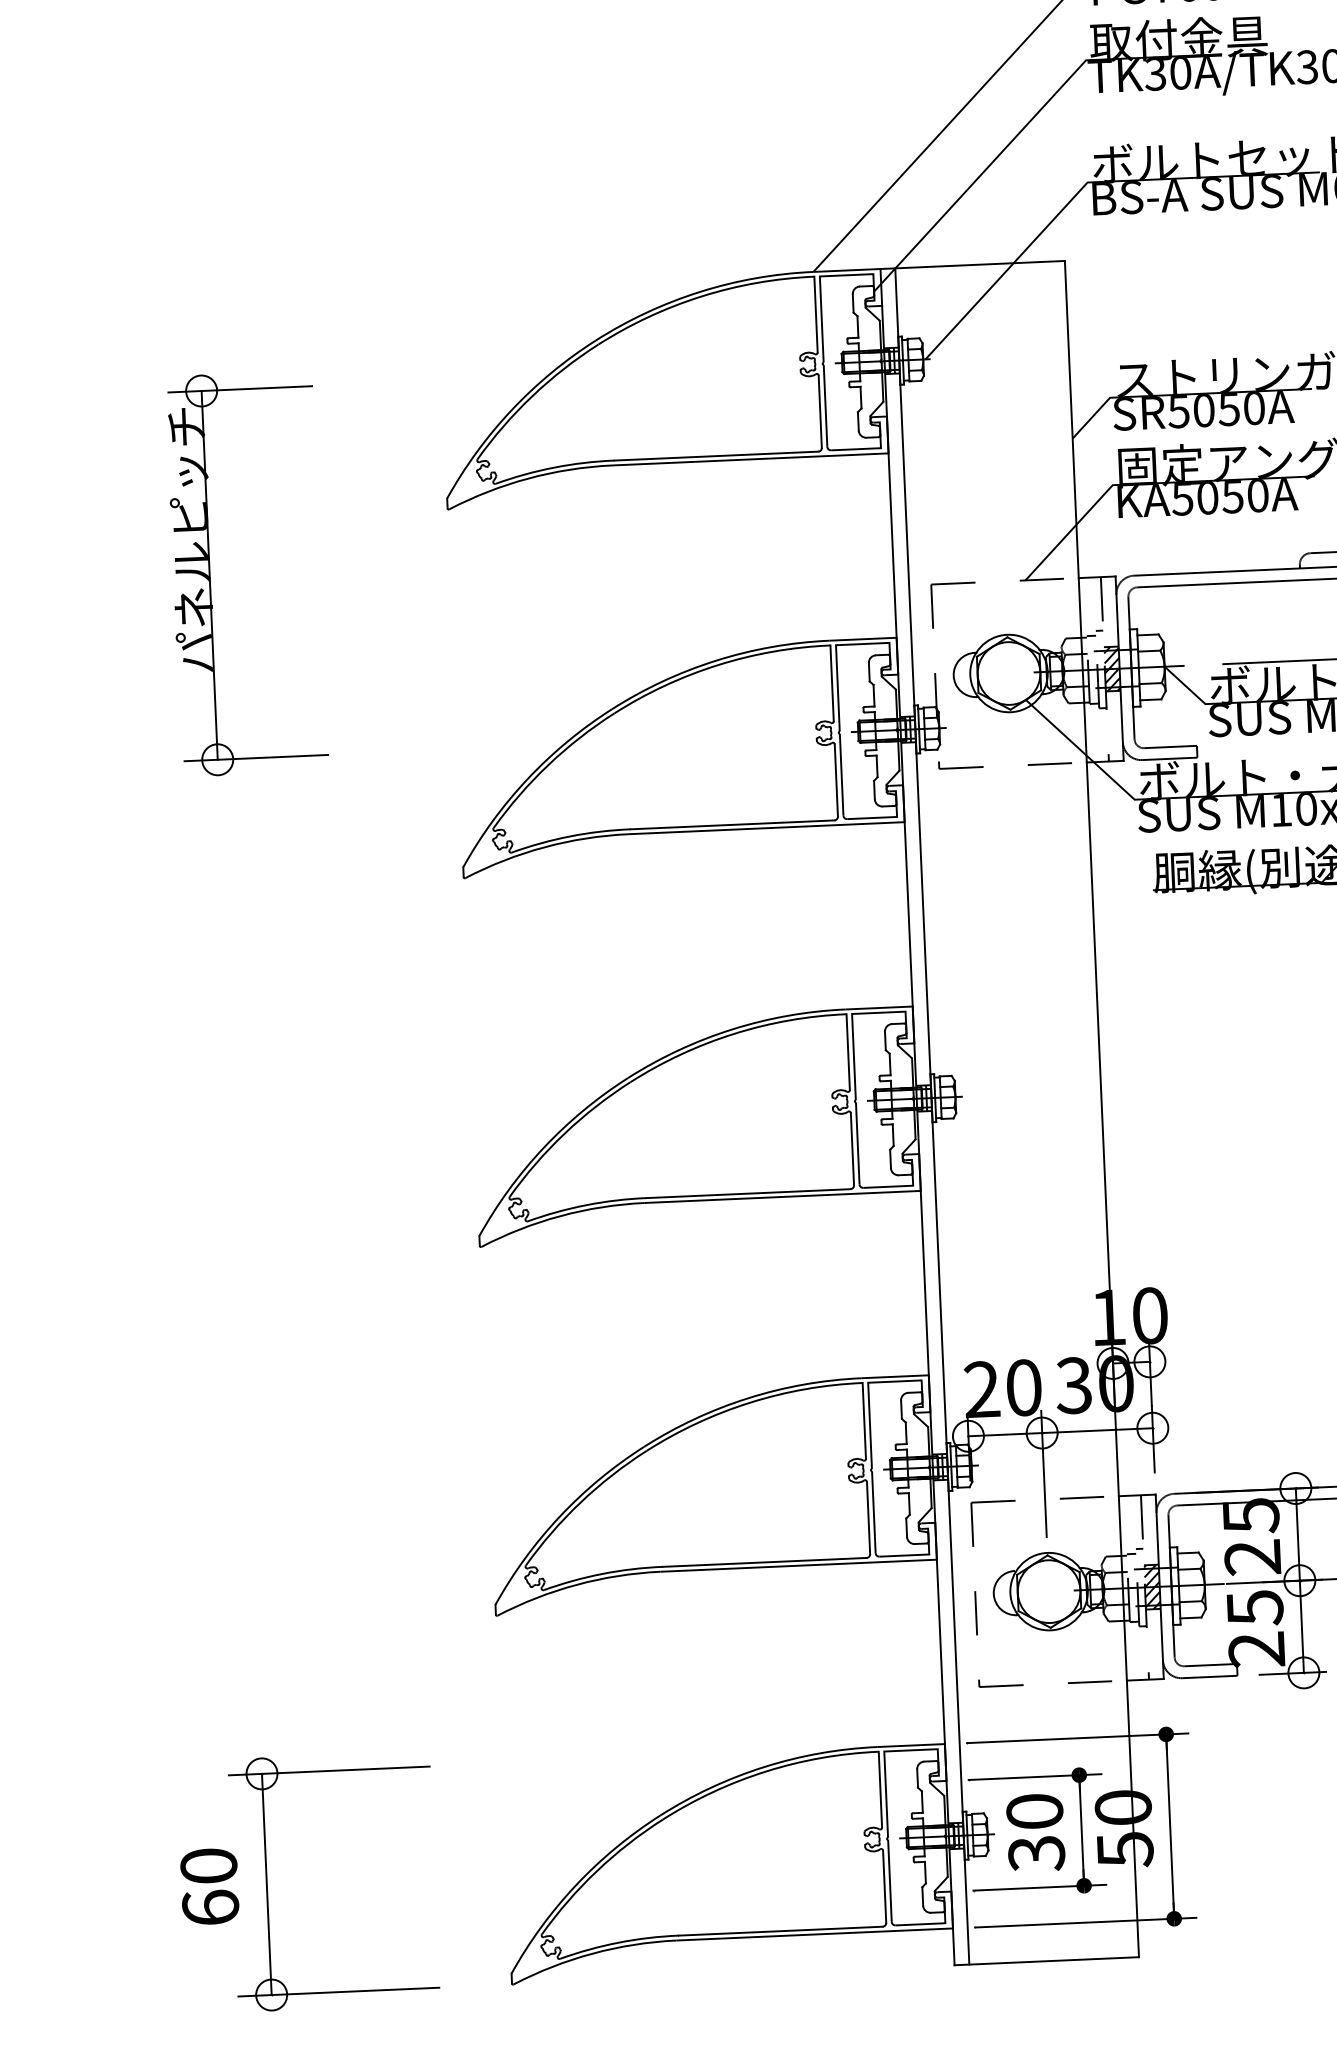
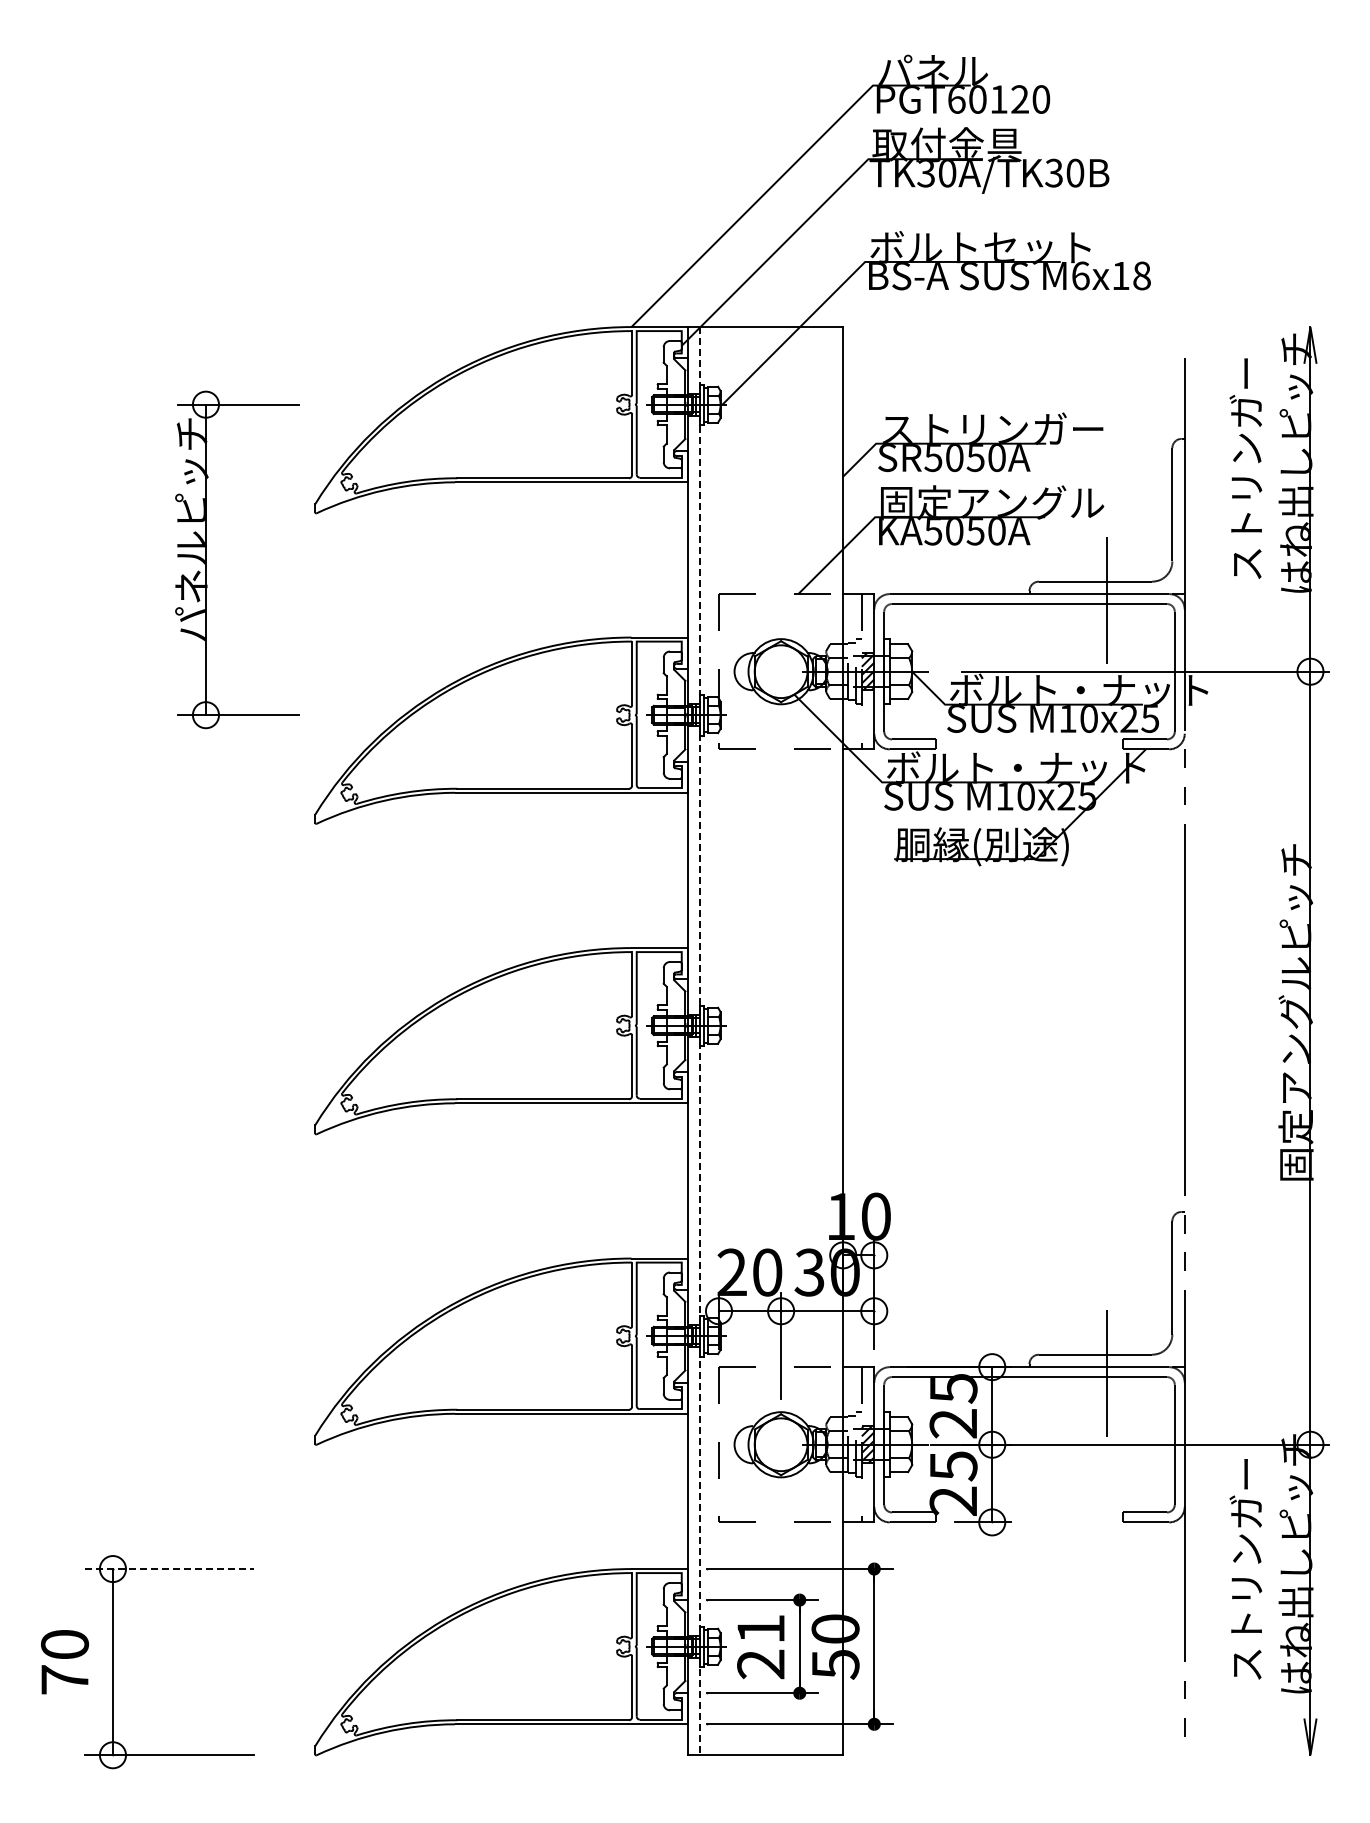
part: (210, 574) -> (206, 559), moved
line: (932, 1116) -> (700, 1041), solid -> dashed
line: (329, 1771) -> (169, 1569), solid -> dashed
text: (1036, 1832) -> (761, 1646), 30 -> 21
text: (211, 1907) -> (65, 1679), 60 -> 70

